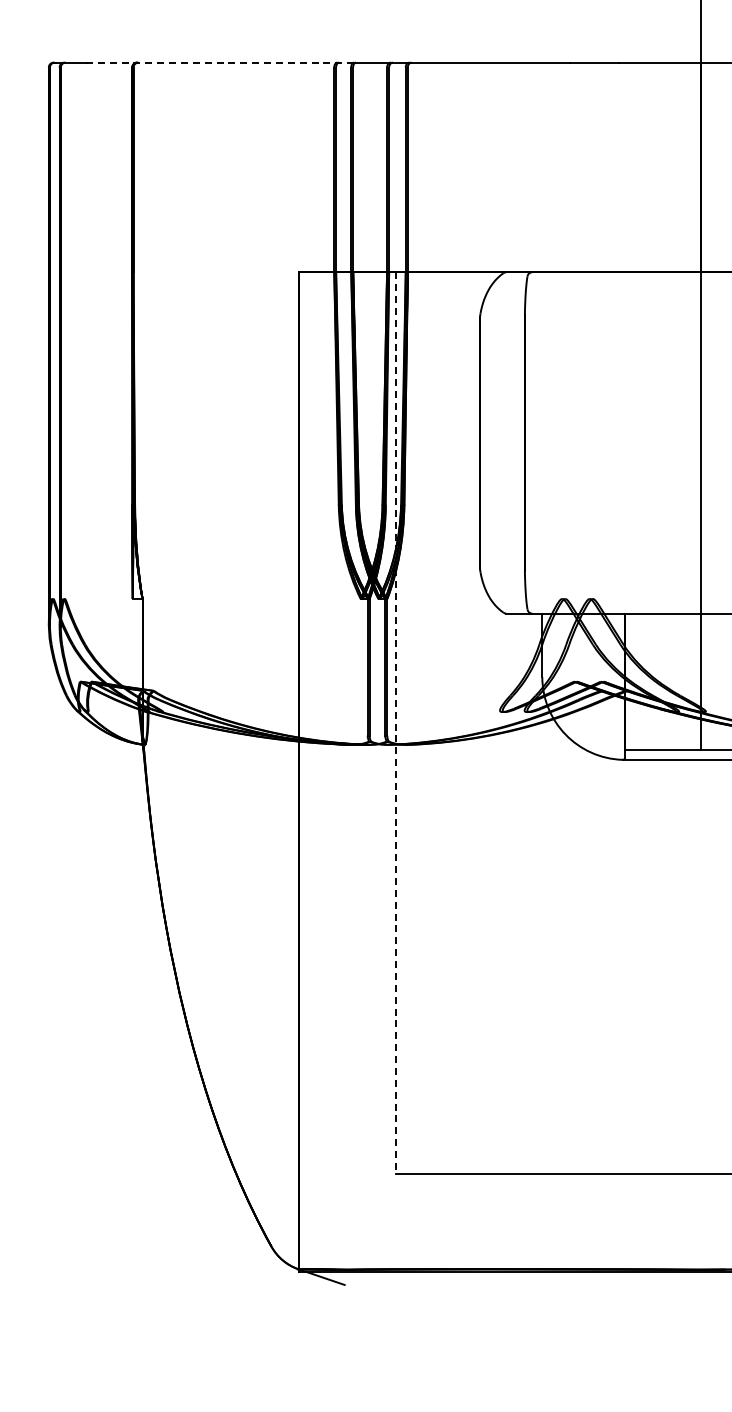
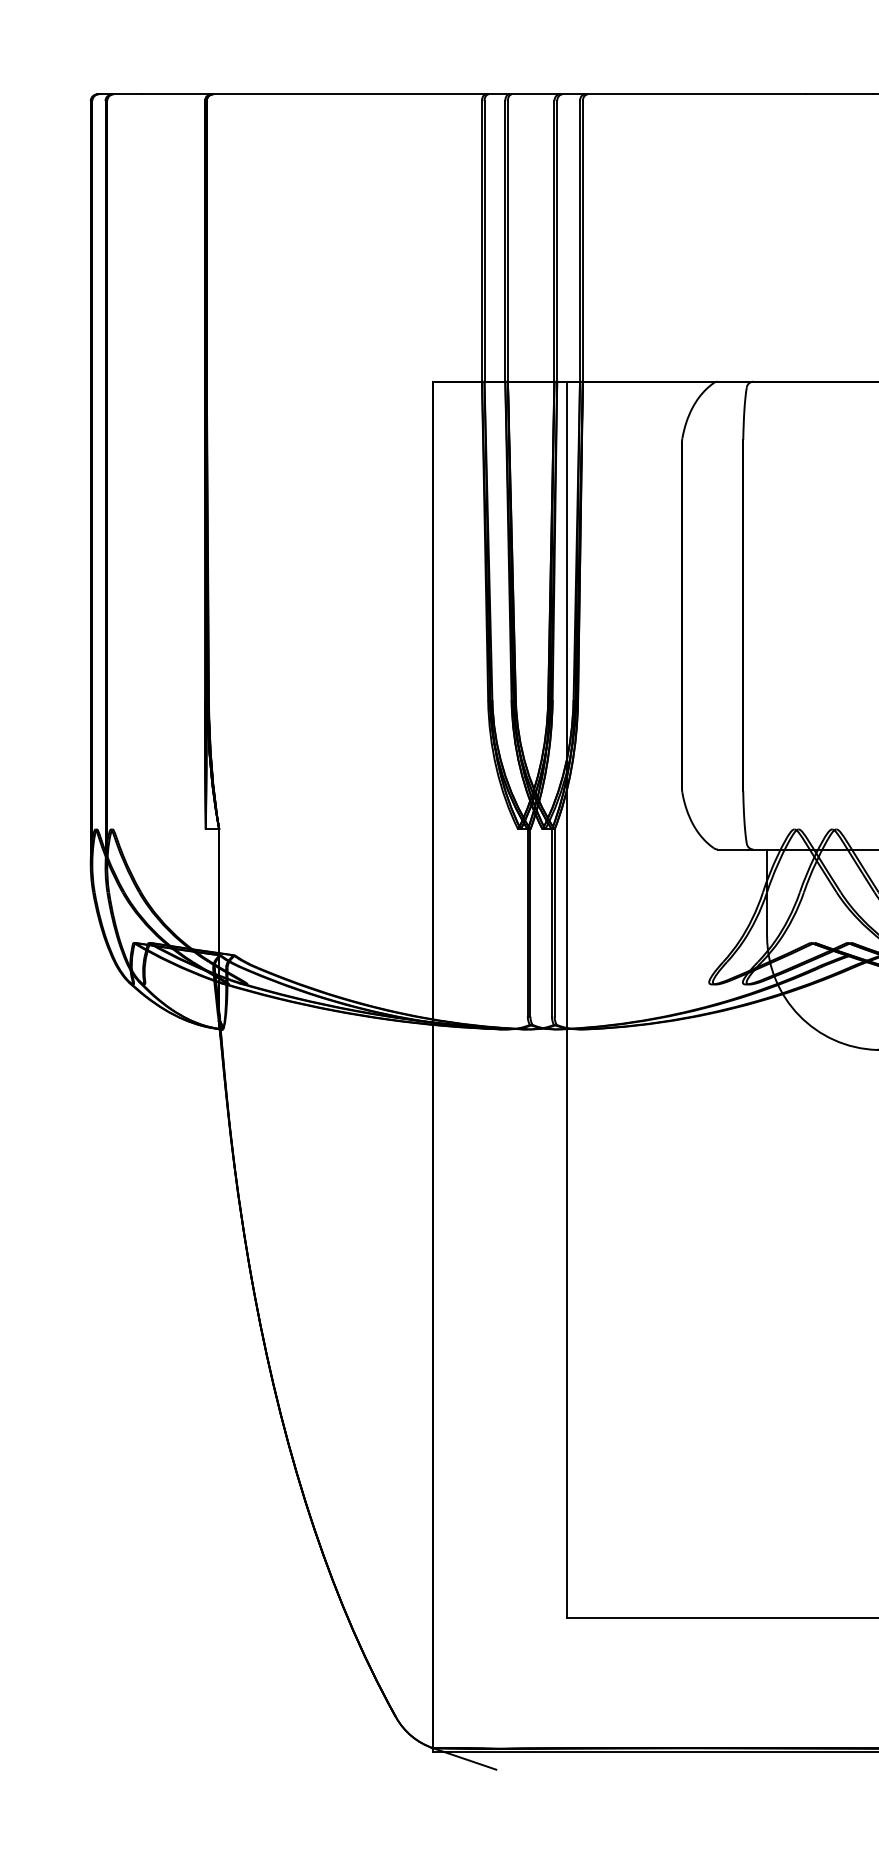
line: (220, 62) -> (326, 94), dashed -> solid
line: (396, 723) -> (567, 1000), dashed -> solid

